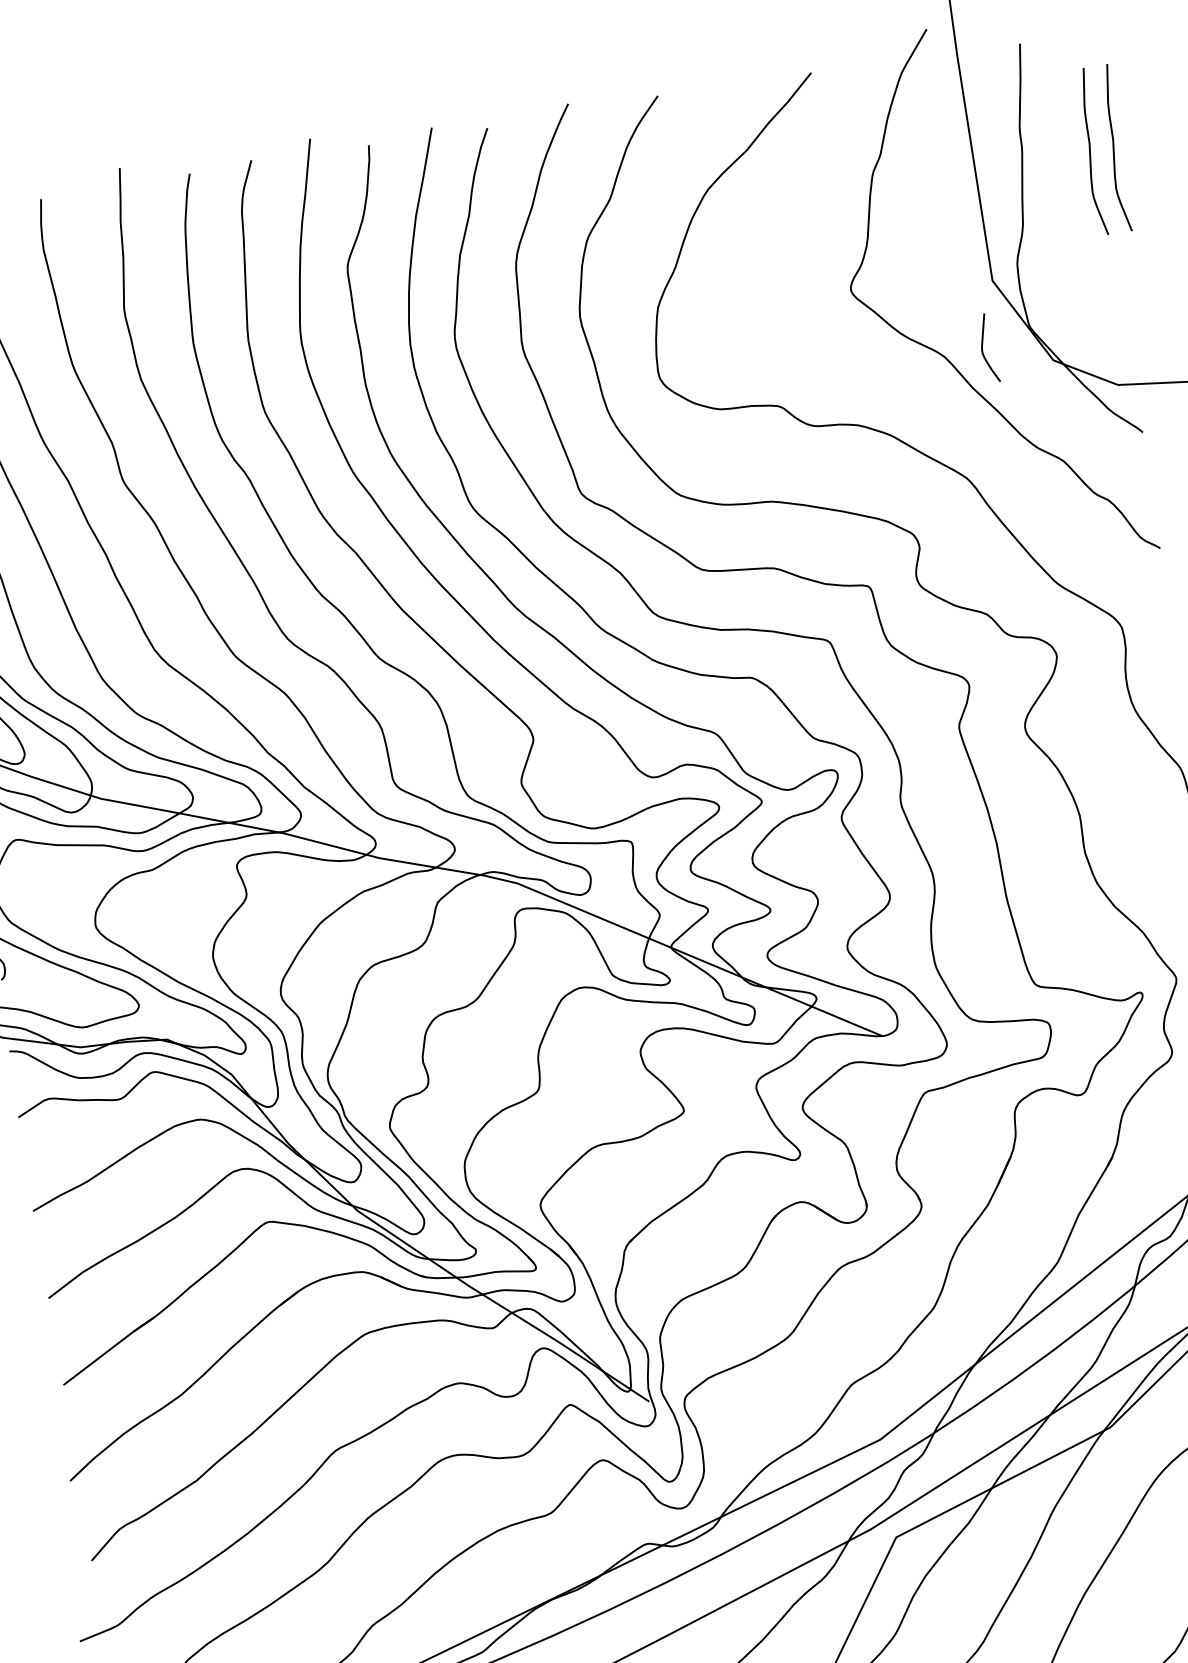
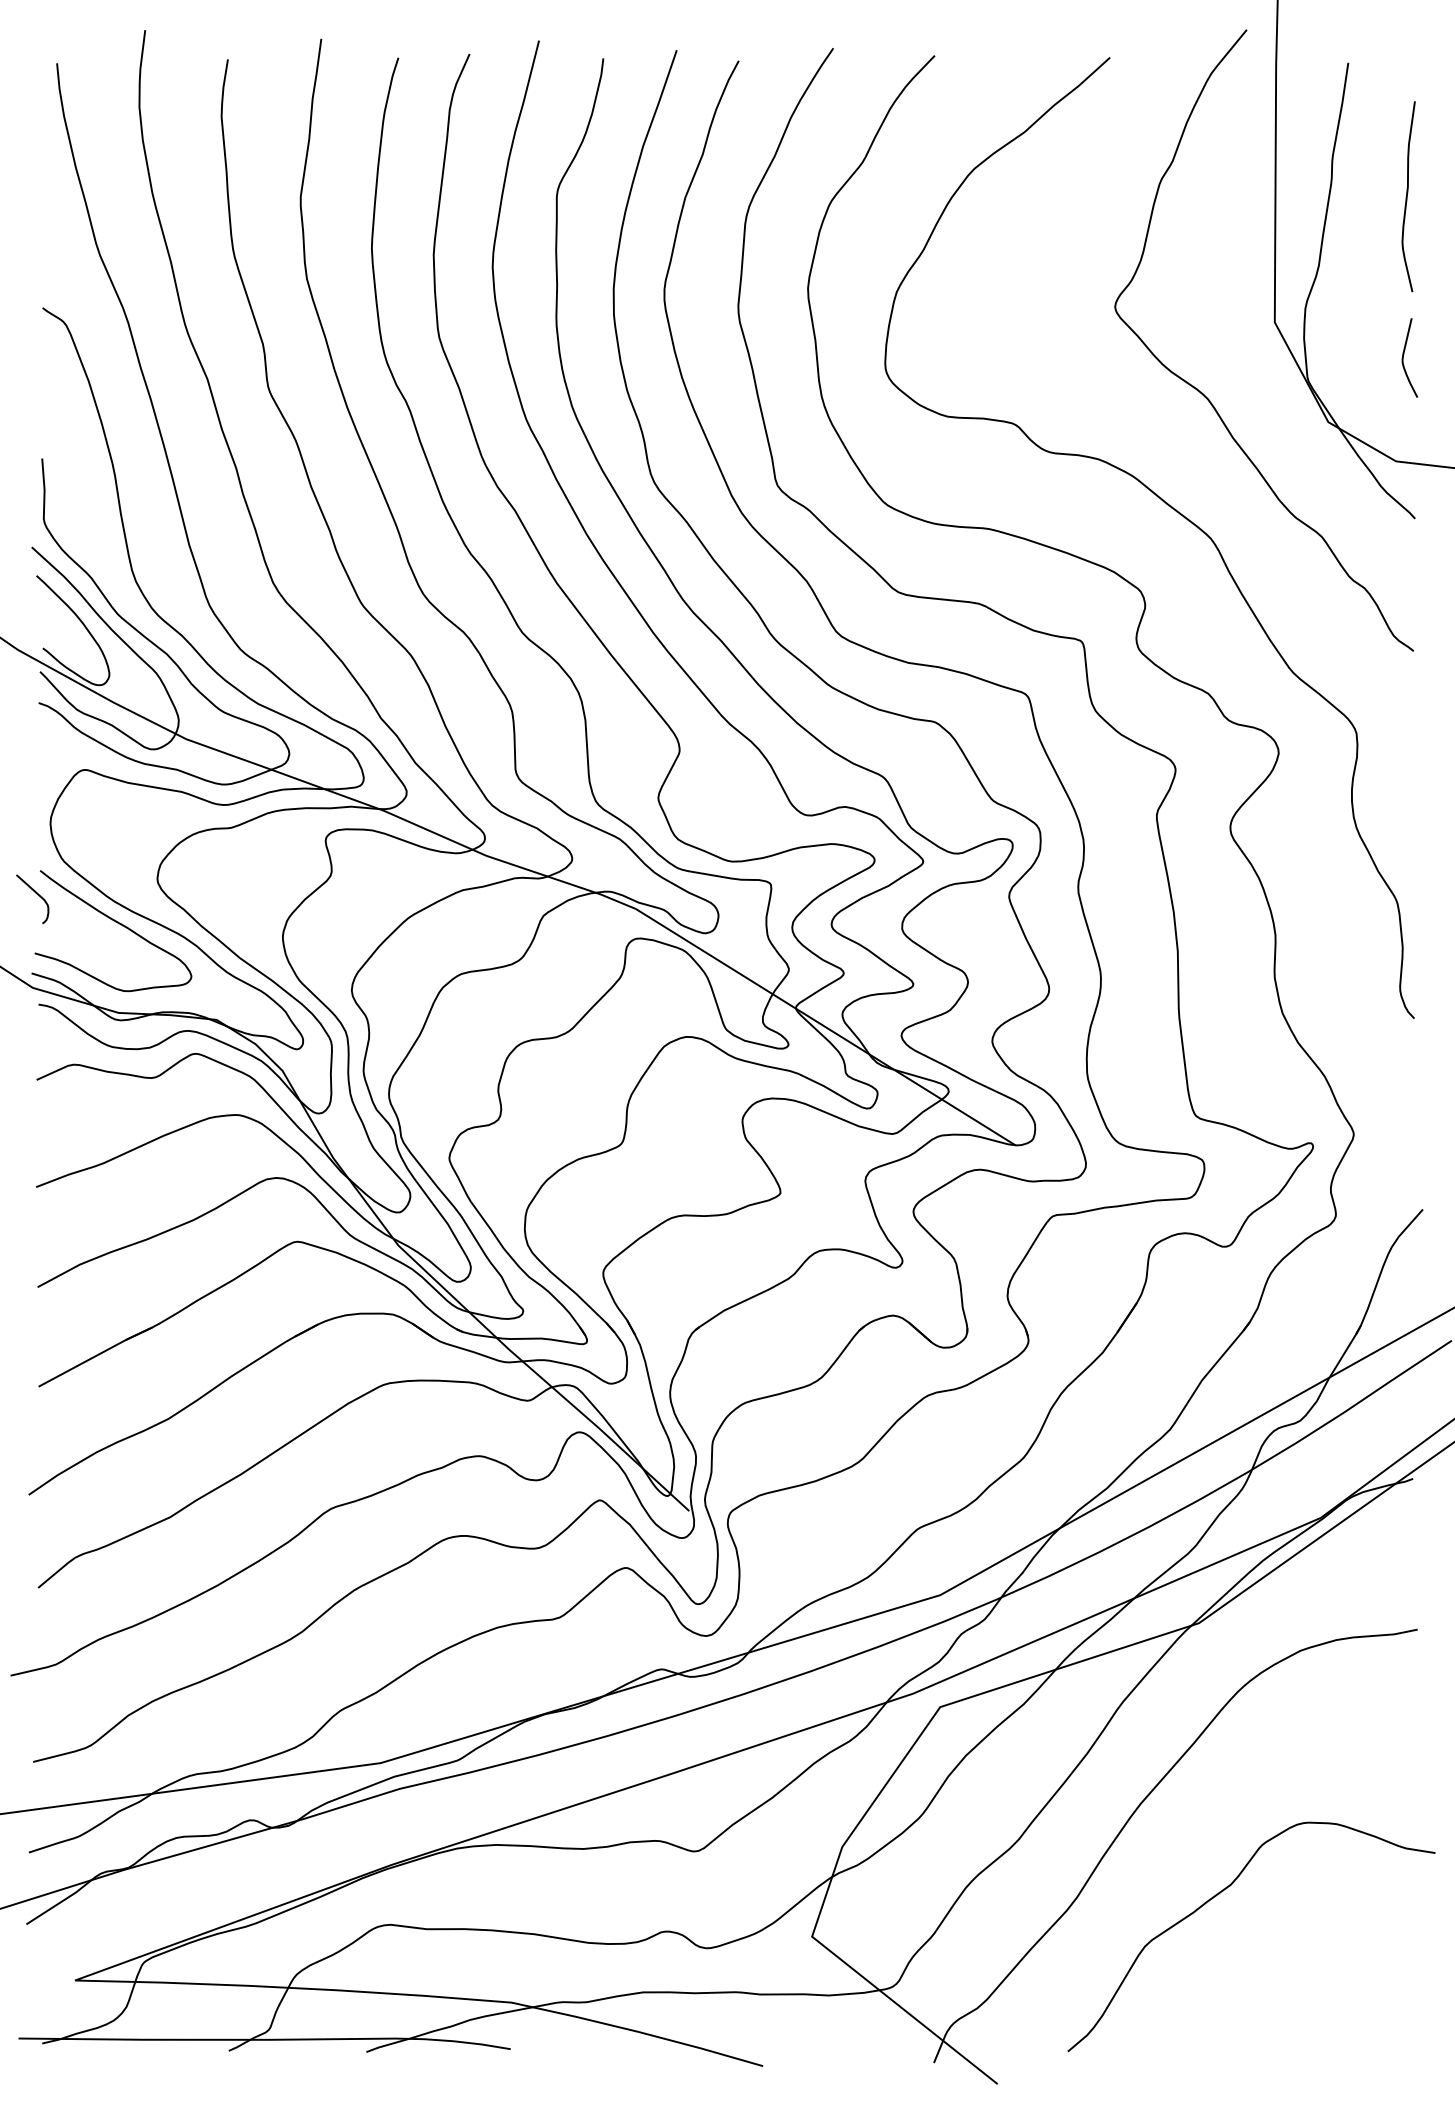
curve: (1114, 148) -> (1434, 196), removed
curve: (983, 346) -> (1404, 354), moved

